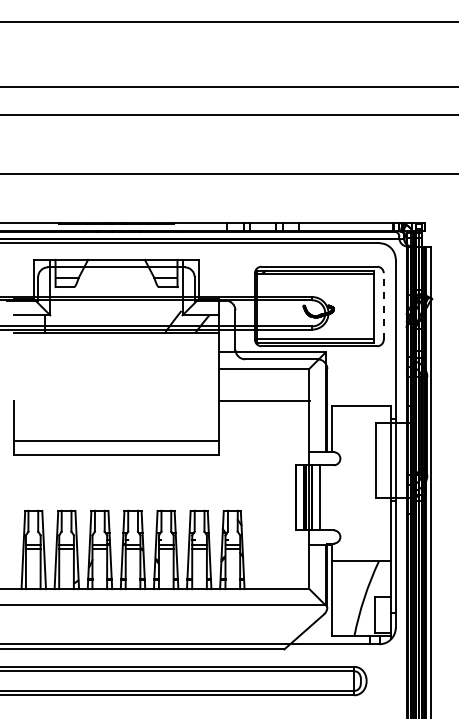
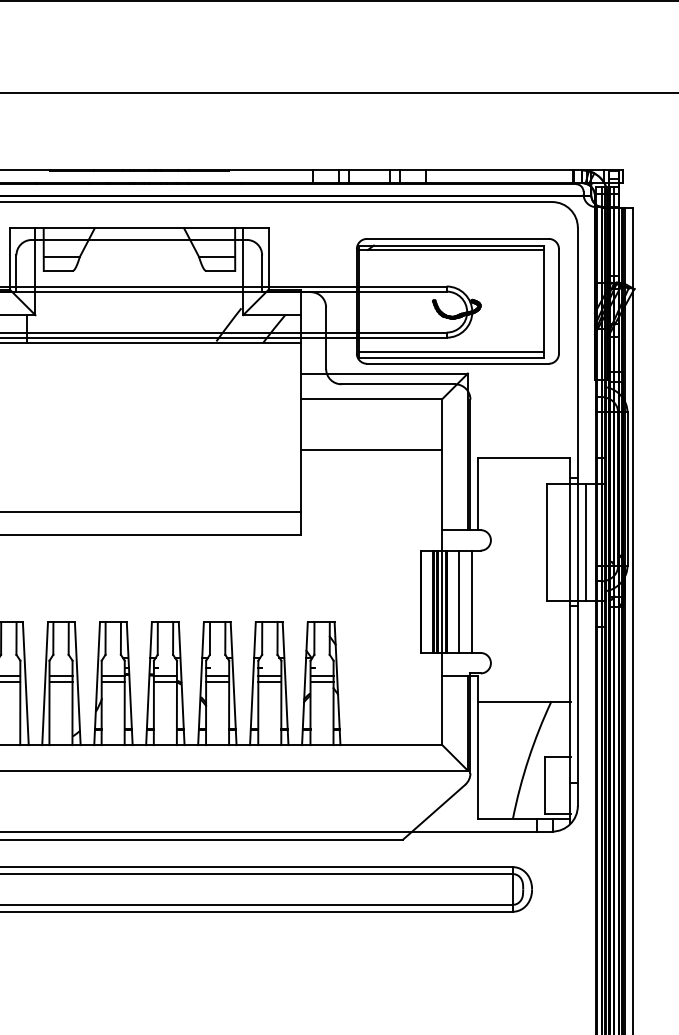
line: (383, 306) -> (558, 301), dashed -> solid
line: (400, 459) -> (585, 541), added
line: (328, 497) -> (472, 601), added

